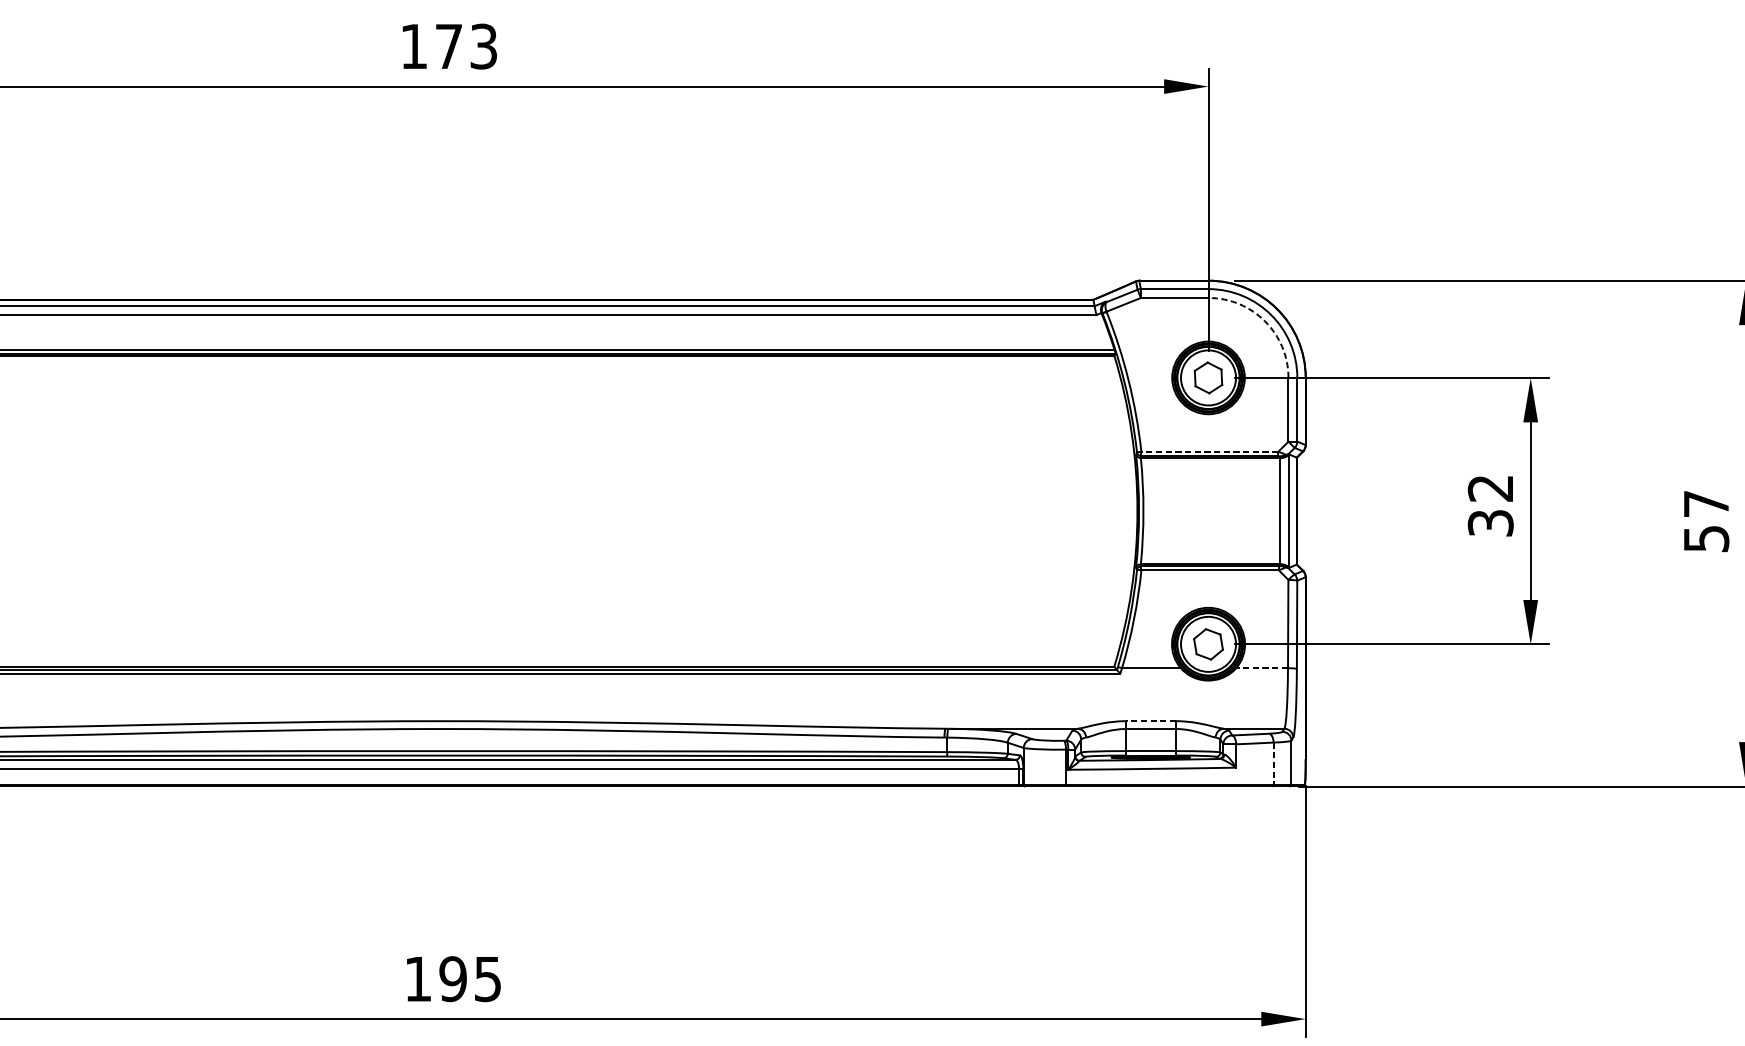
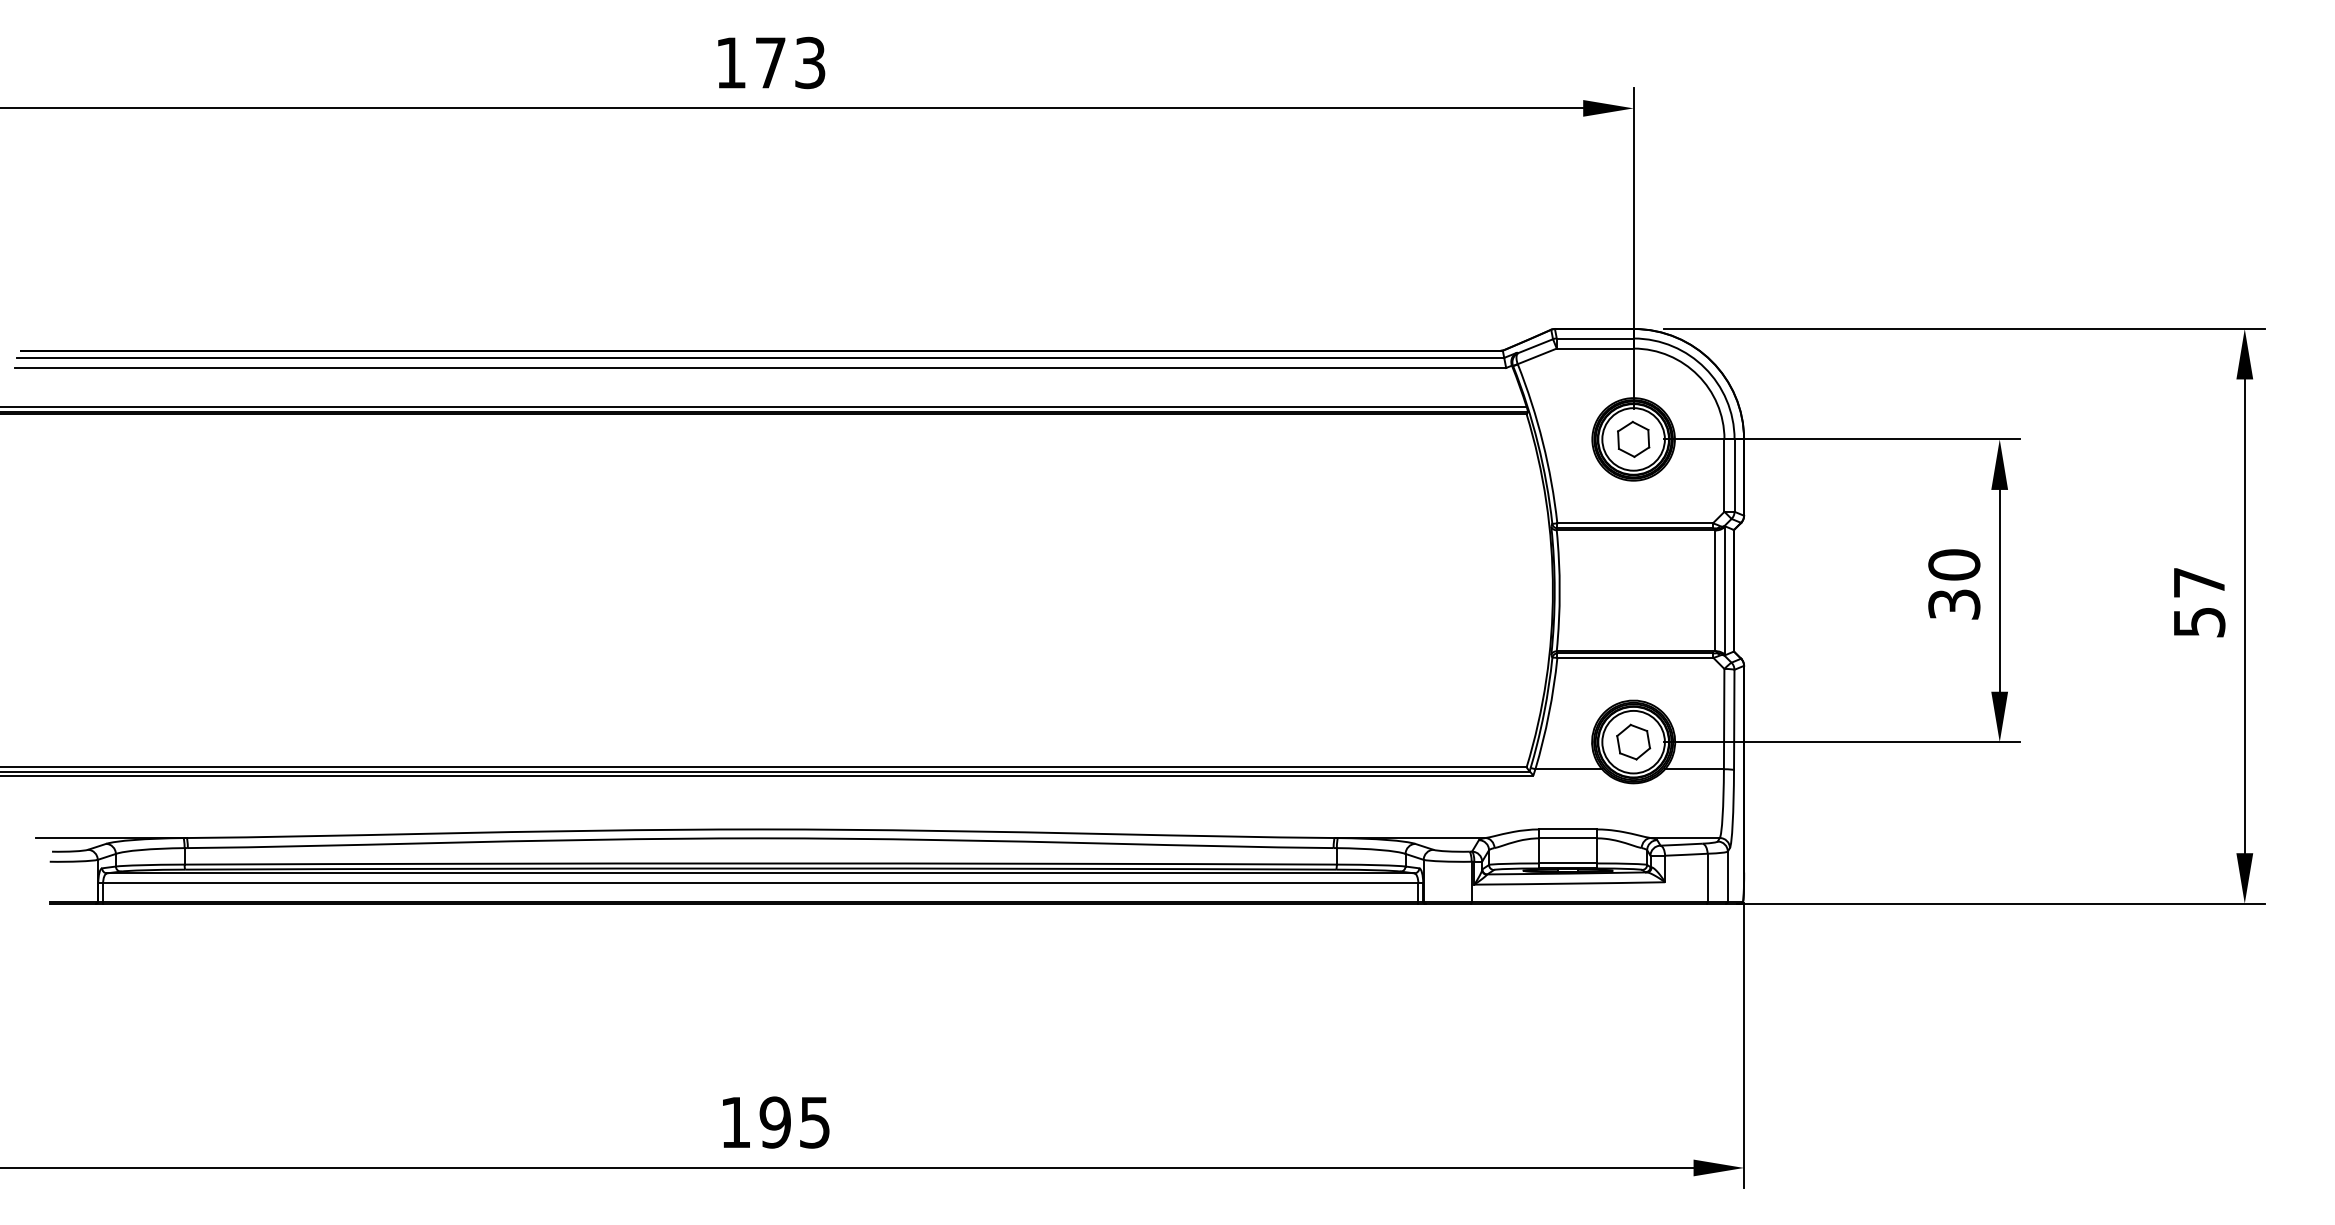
arc: (1264, 321) -> (1697, 375), dashed -> solid
line: (1210, 451) -> (1635, 523), dashed -> solid
text: (1490, 488) -> (1954, 564), 32 -> 30
line: (1262, 668) -> (1694, 769), dashed -> solid
line: (1151, 721) -> (1568, 829), dashed -> solid
line: (1273, 763) -> (1707, 877), dashed -> solid

